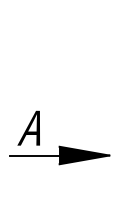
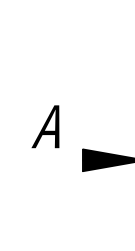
line: (34, 155) -> (52, 160), removed

